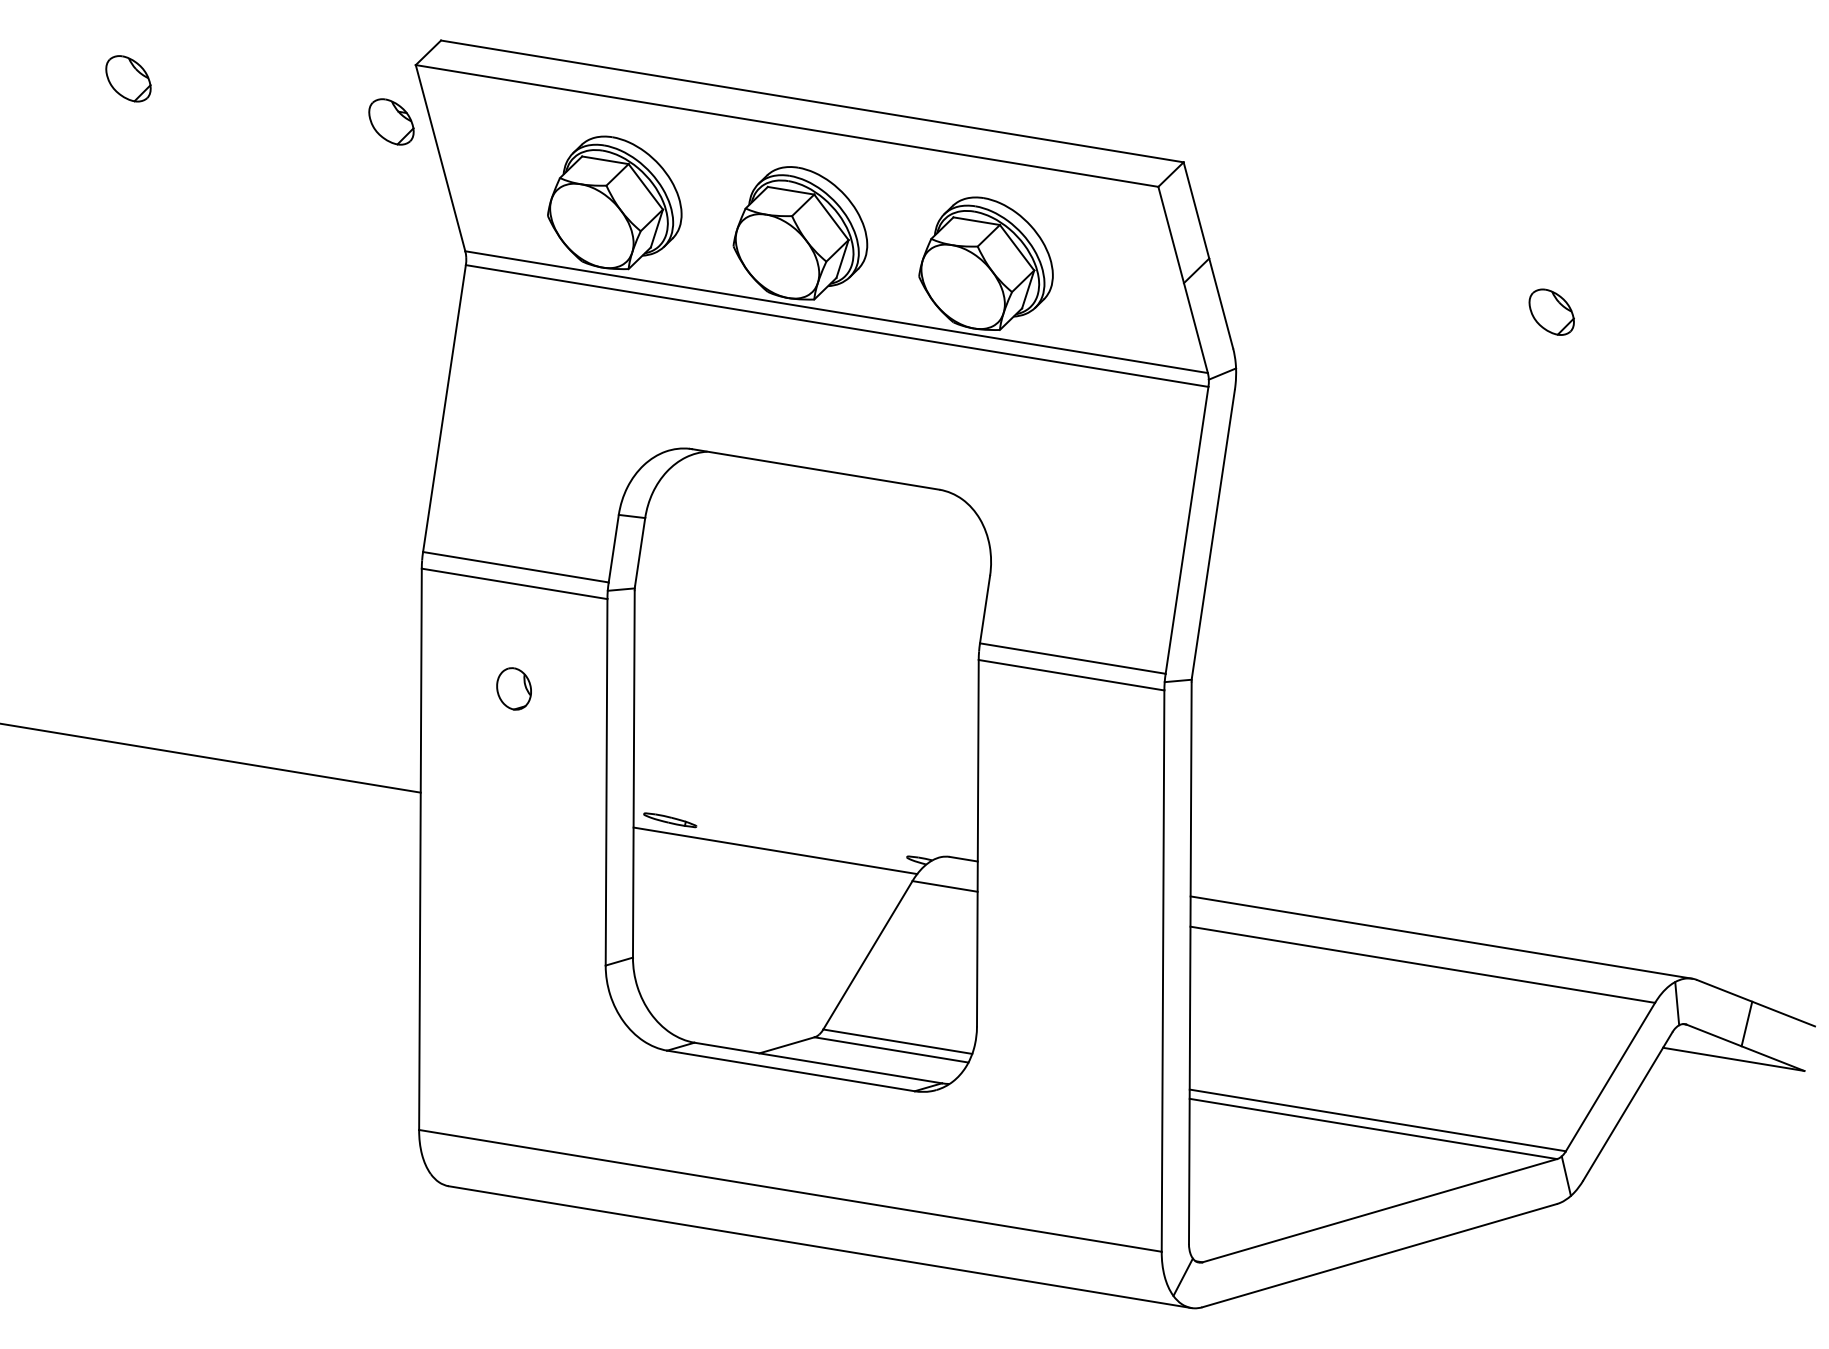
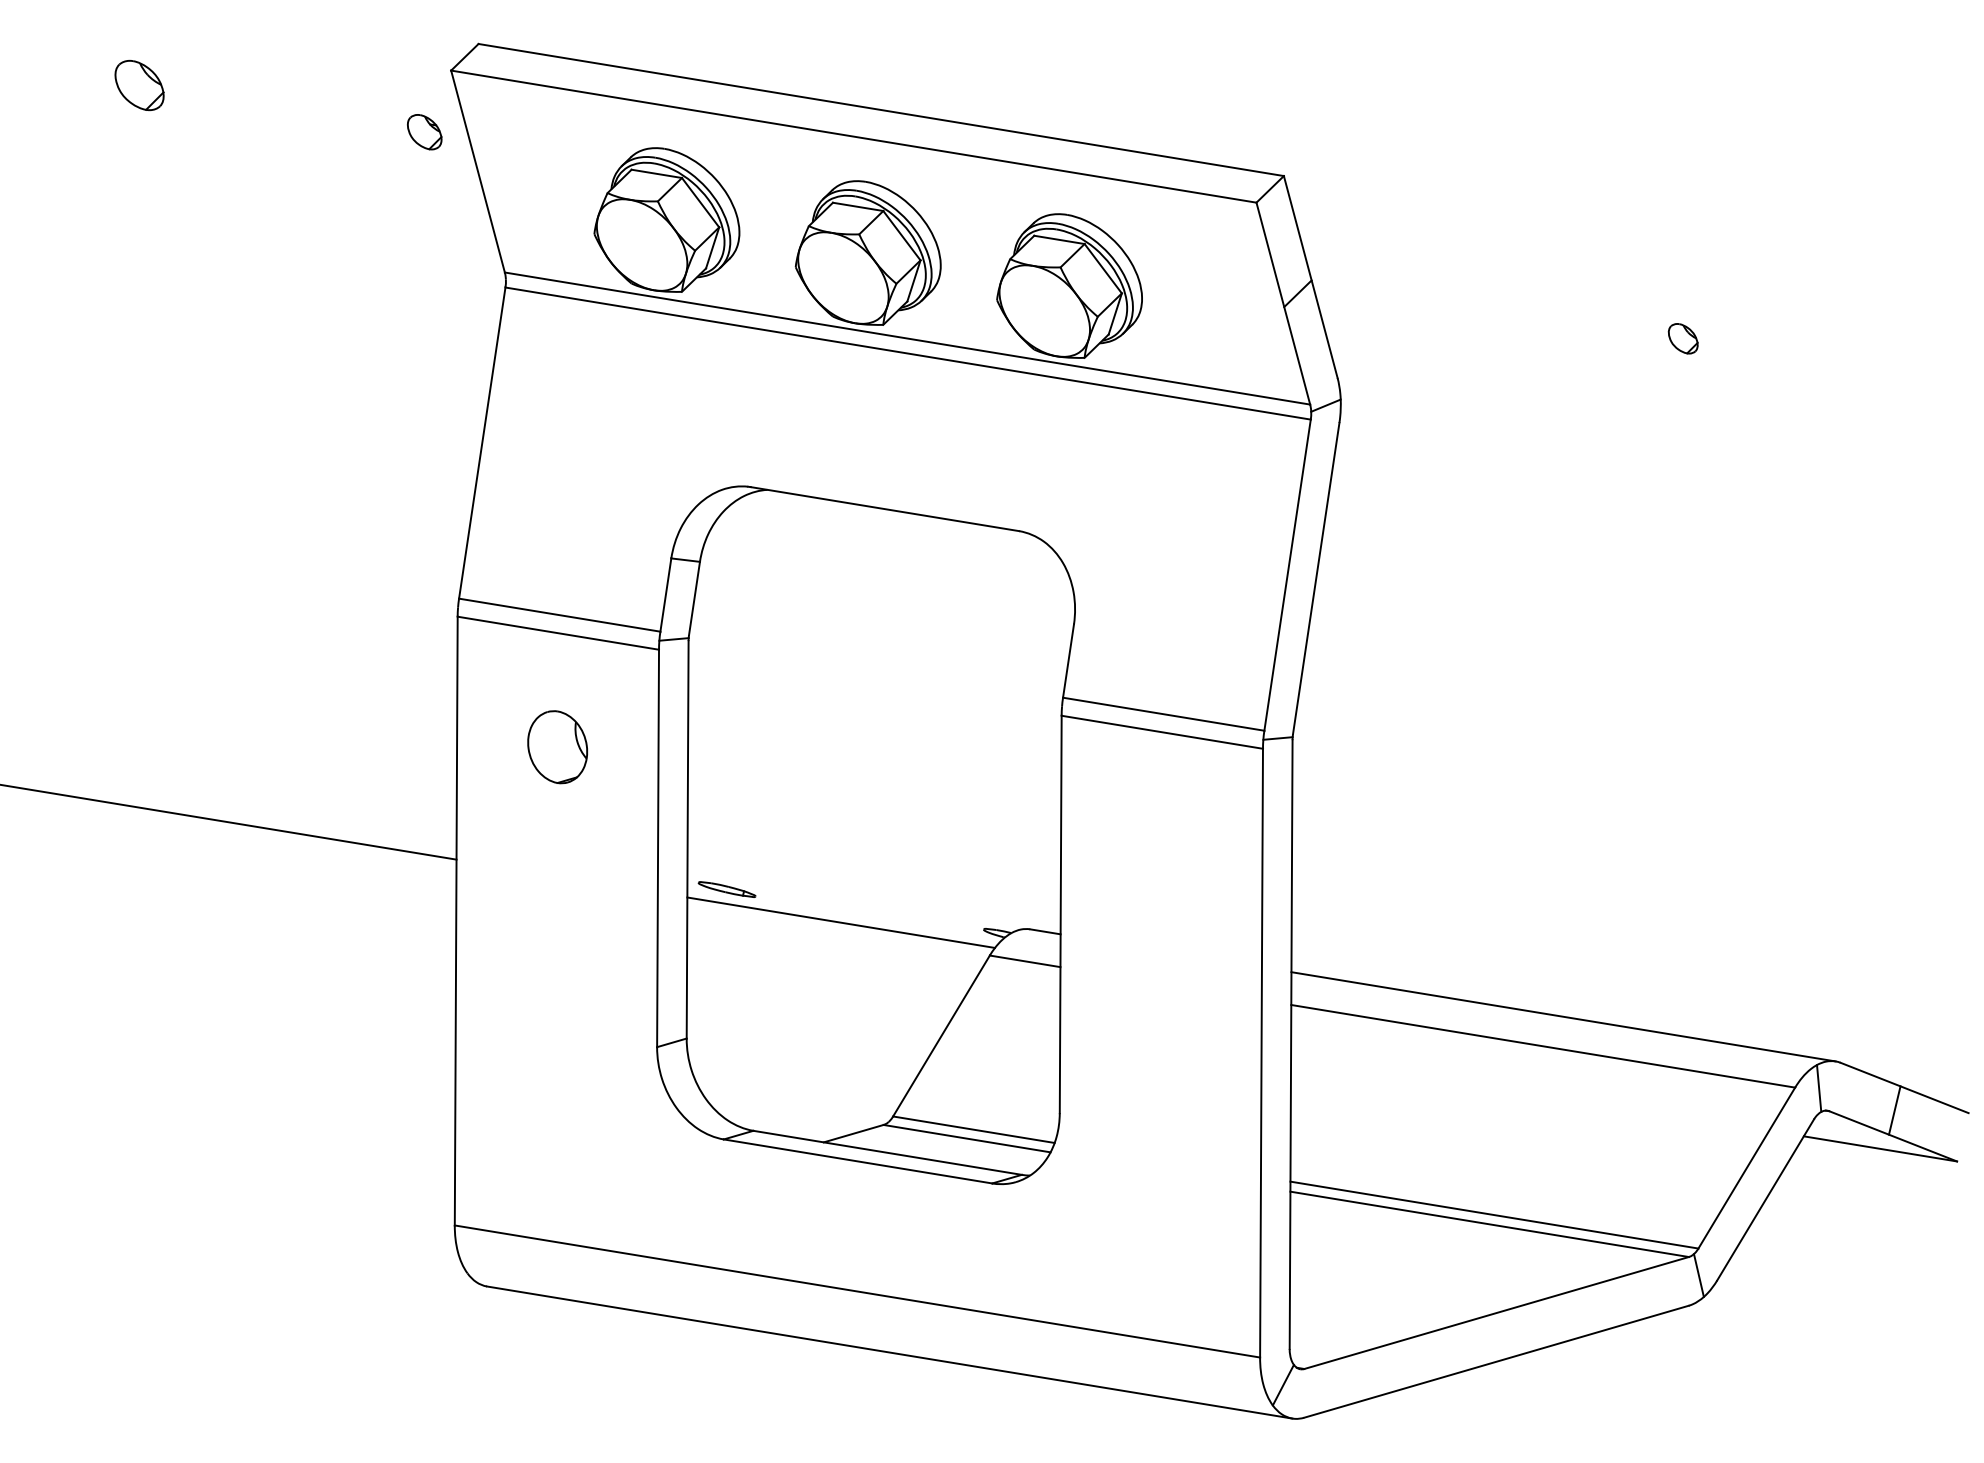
part: (391, 121) -> (424, 131), size x0.7
part: (1552, 312) -> (1683, 338), size x0.6
part: (513, 688) -> (557, 746), size x1.6

